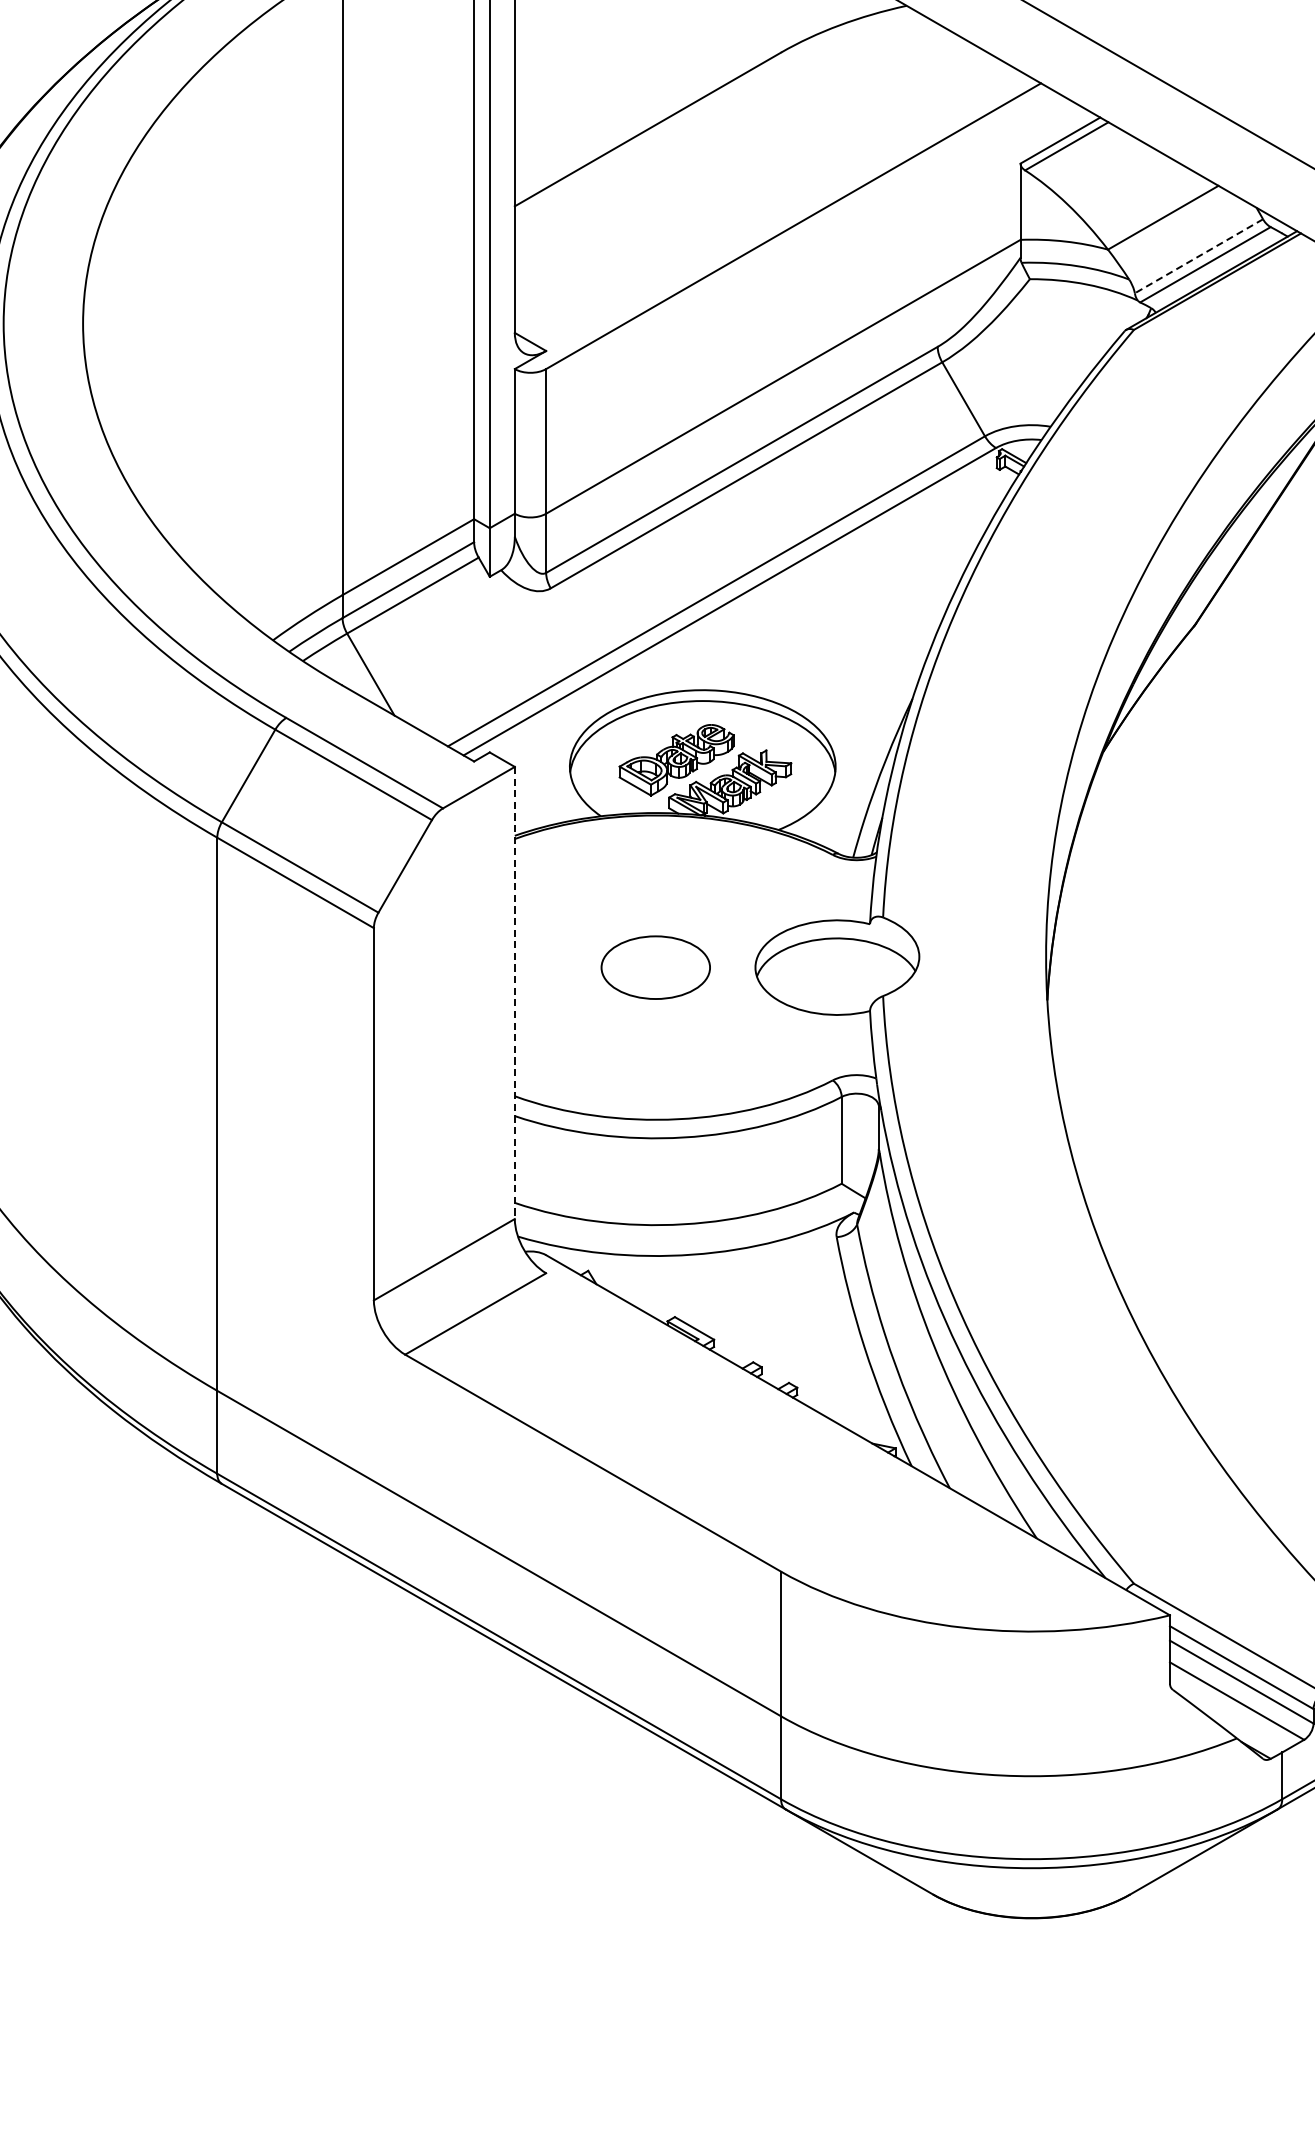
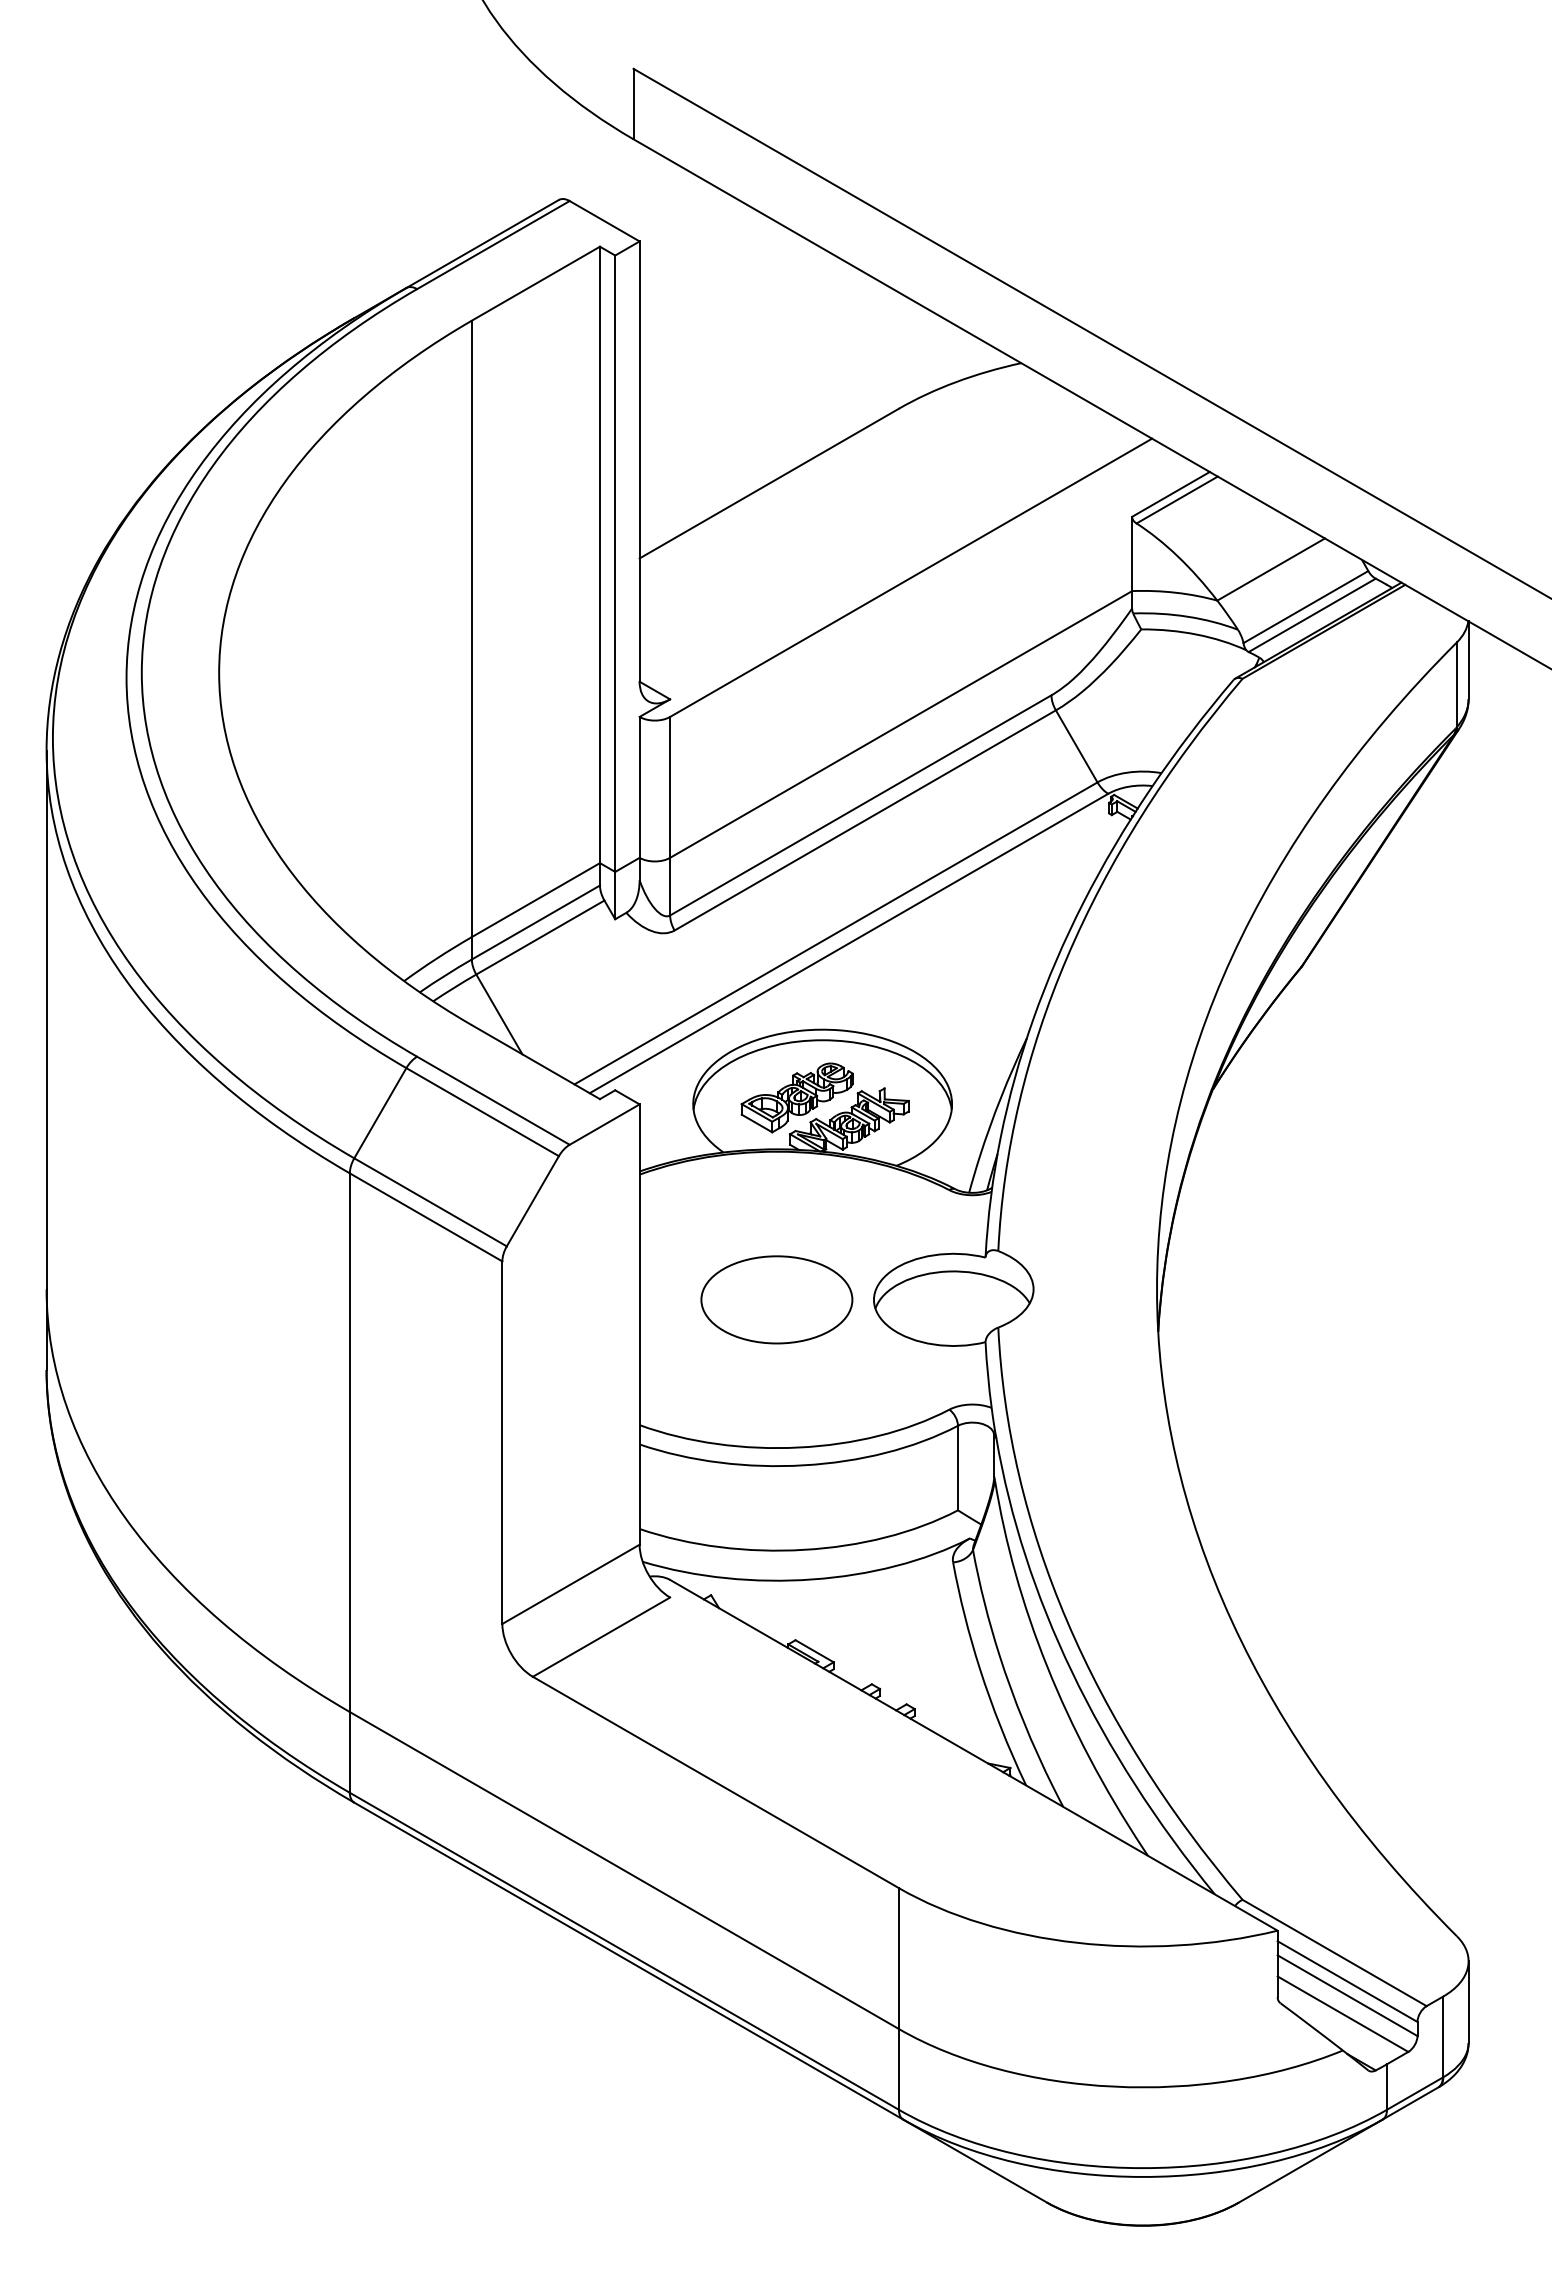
line: (1198, 256) -> (1305, 607), dashed -> solid
part: (655, 967) -> (776, 1299), size x1.43
line: (514, 993) -> (639, 1325), dashed -> solid

